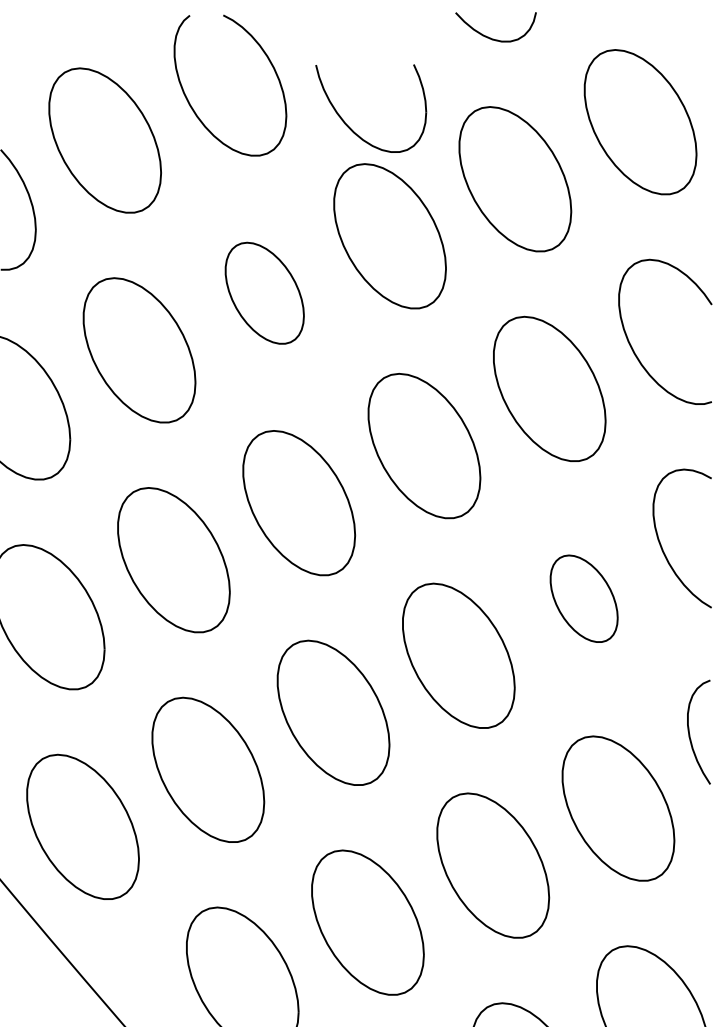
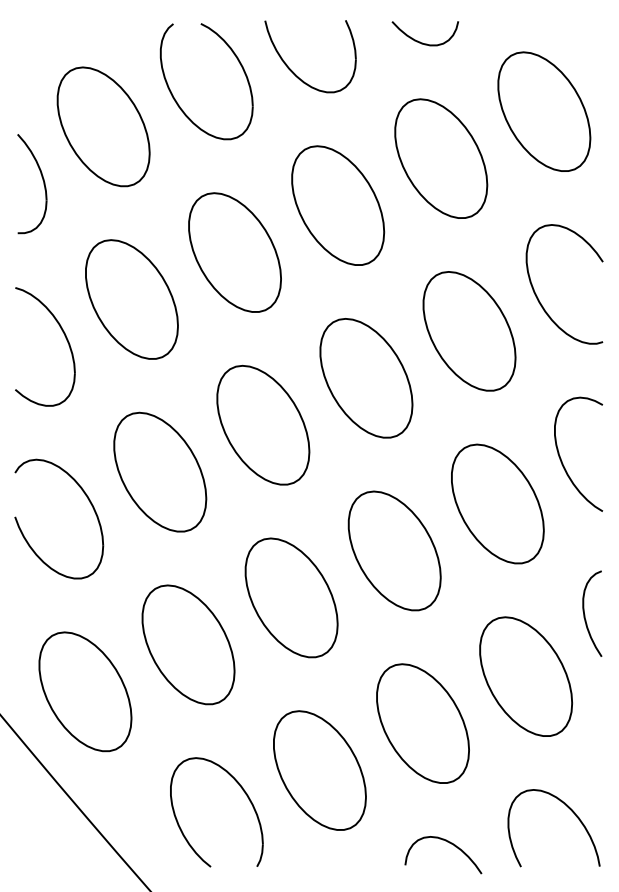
part: (351, 127) -> (294, 72), moved
part: (264, 293) -> (234, 252), size x1.43
part: (583, 598) -> (497, 503), size x1.67

